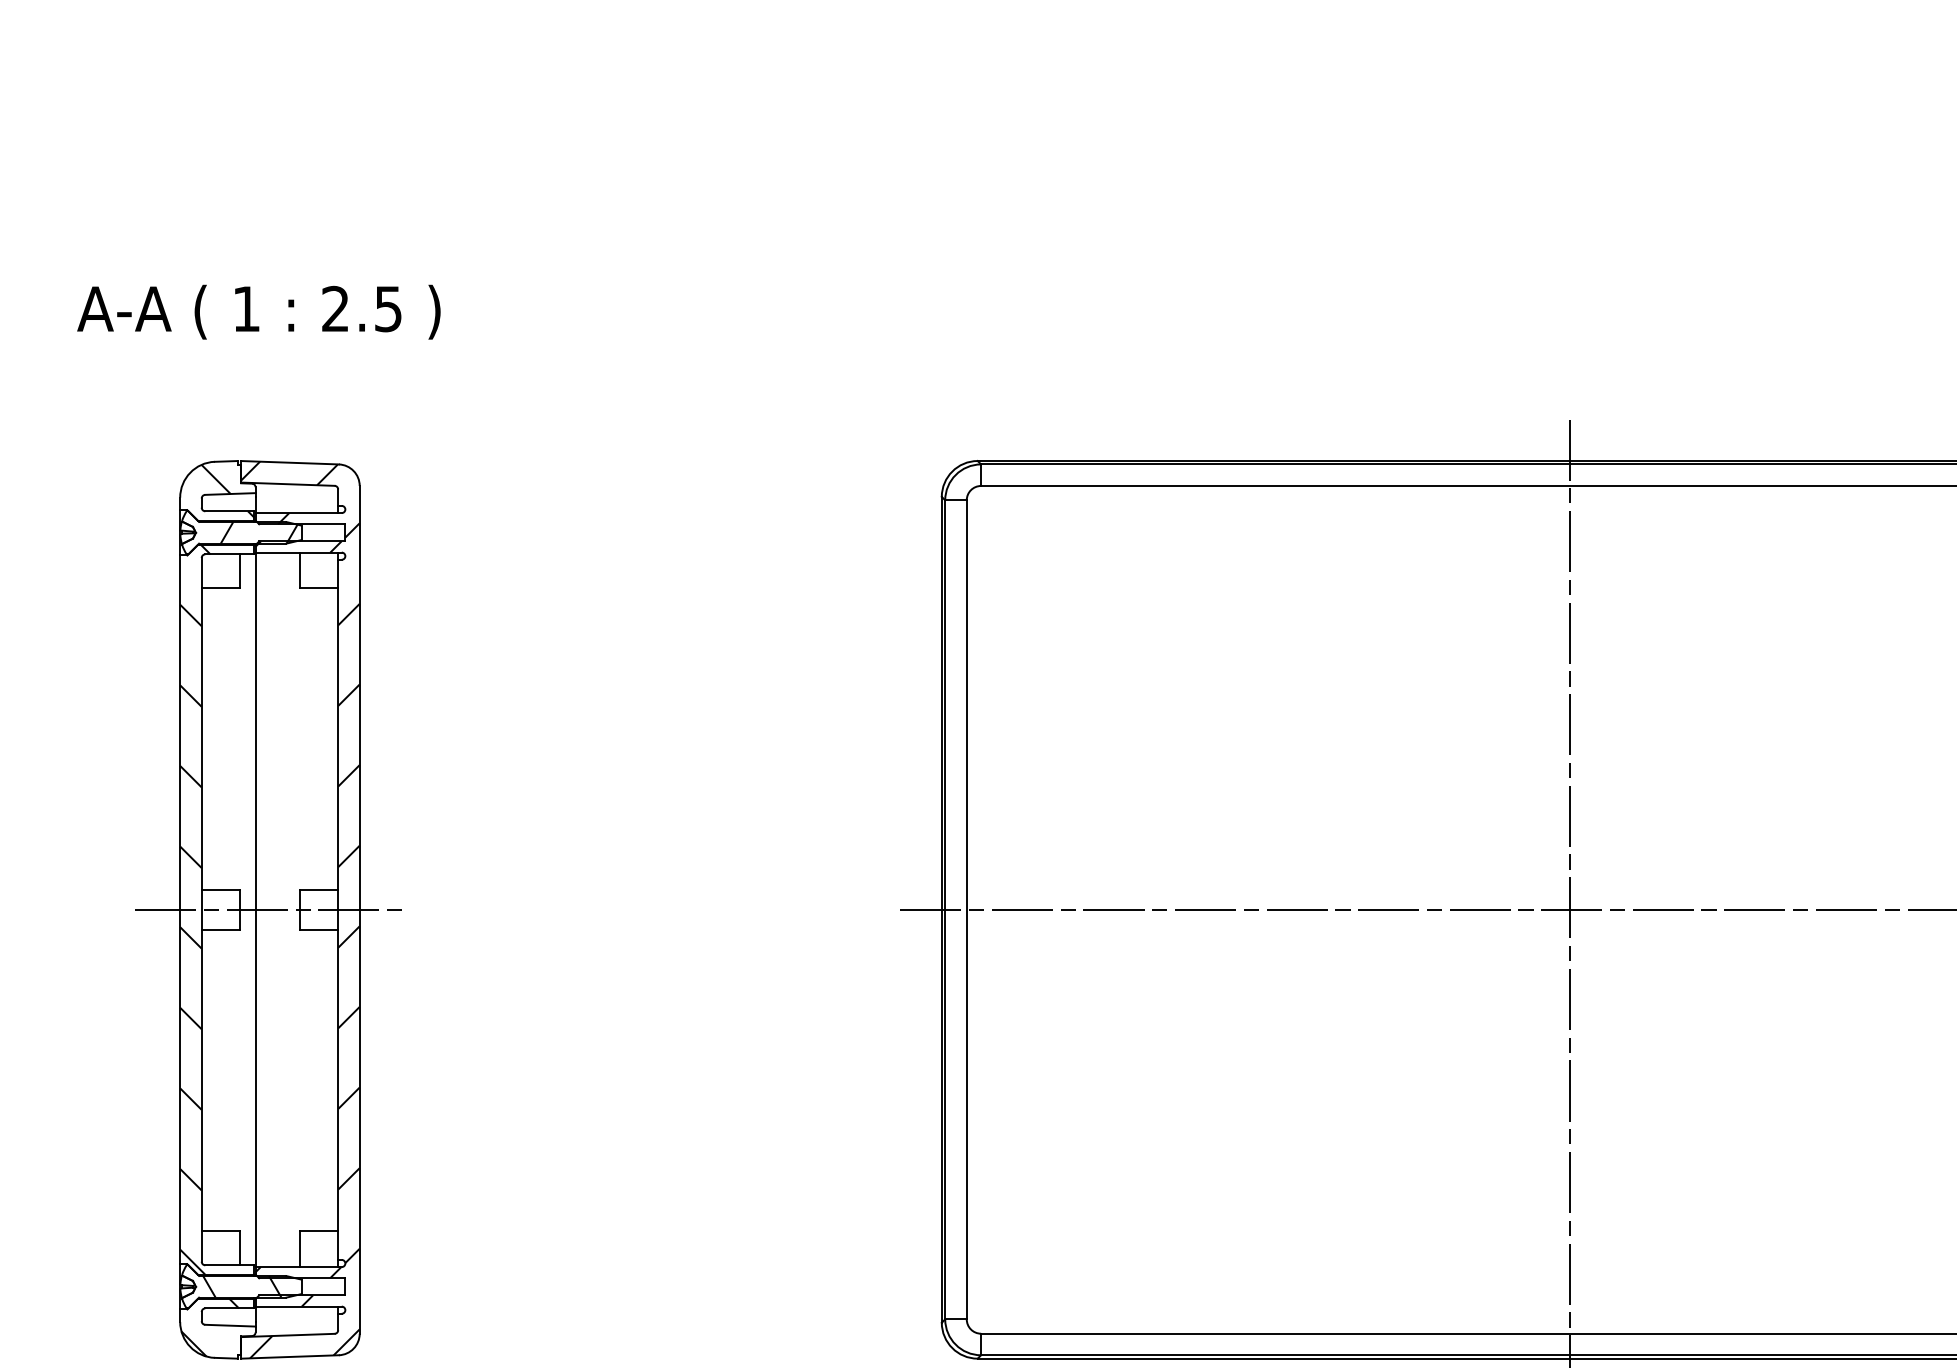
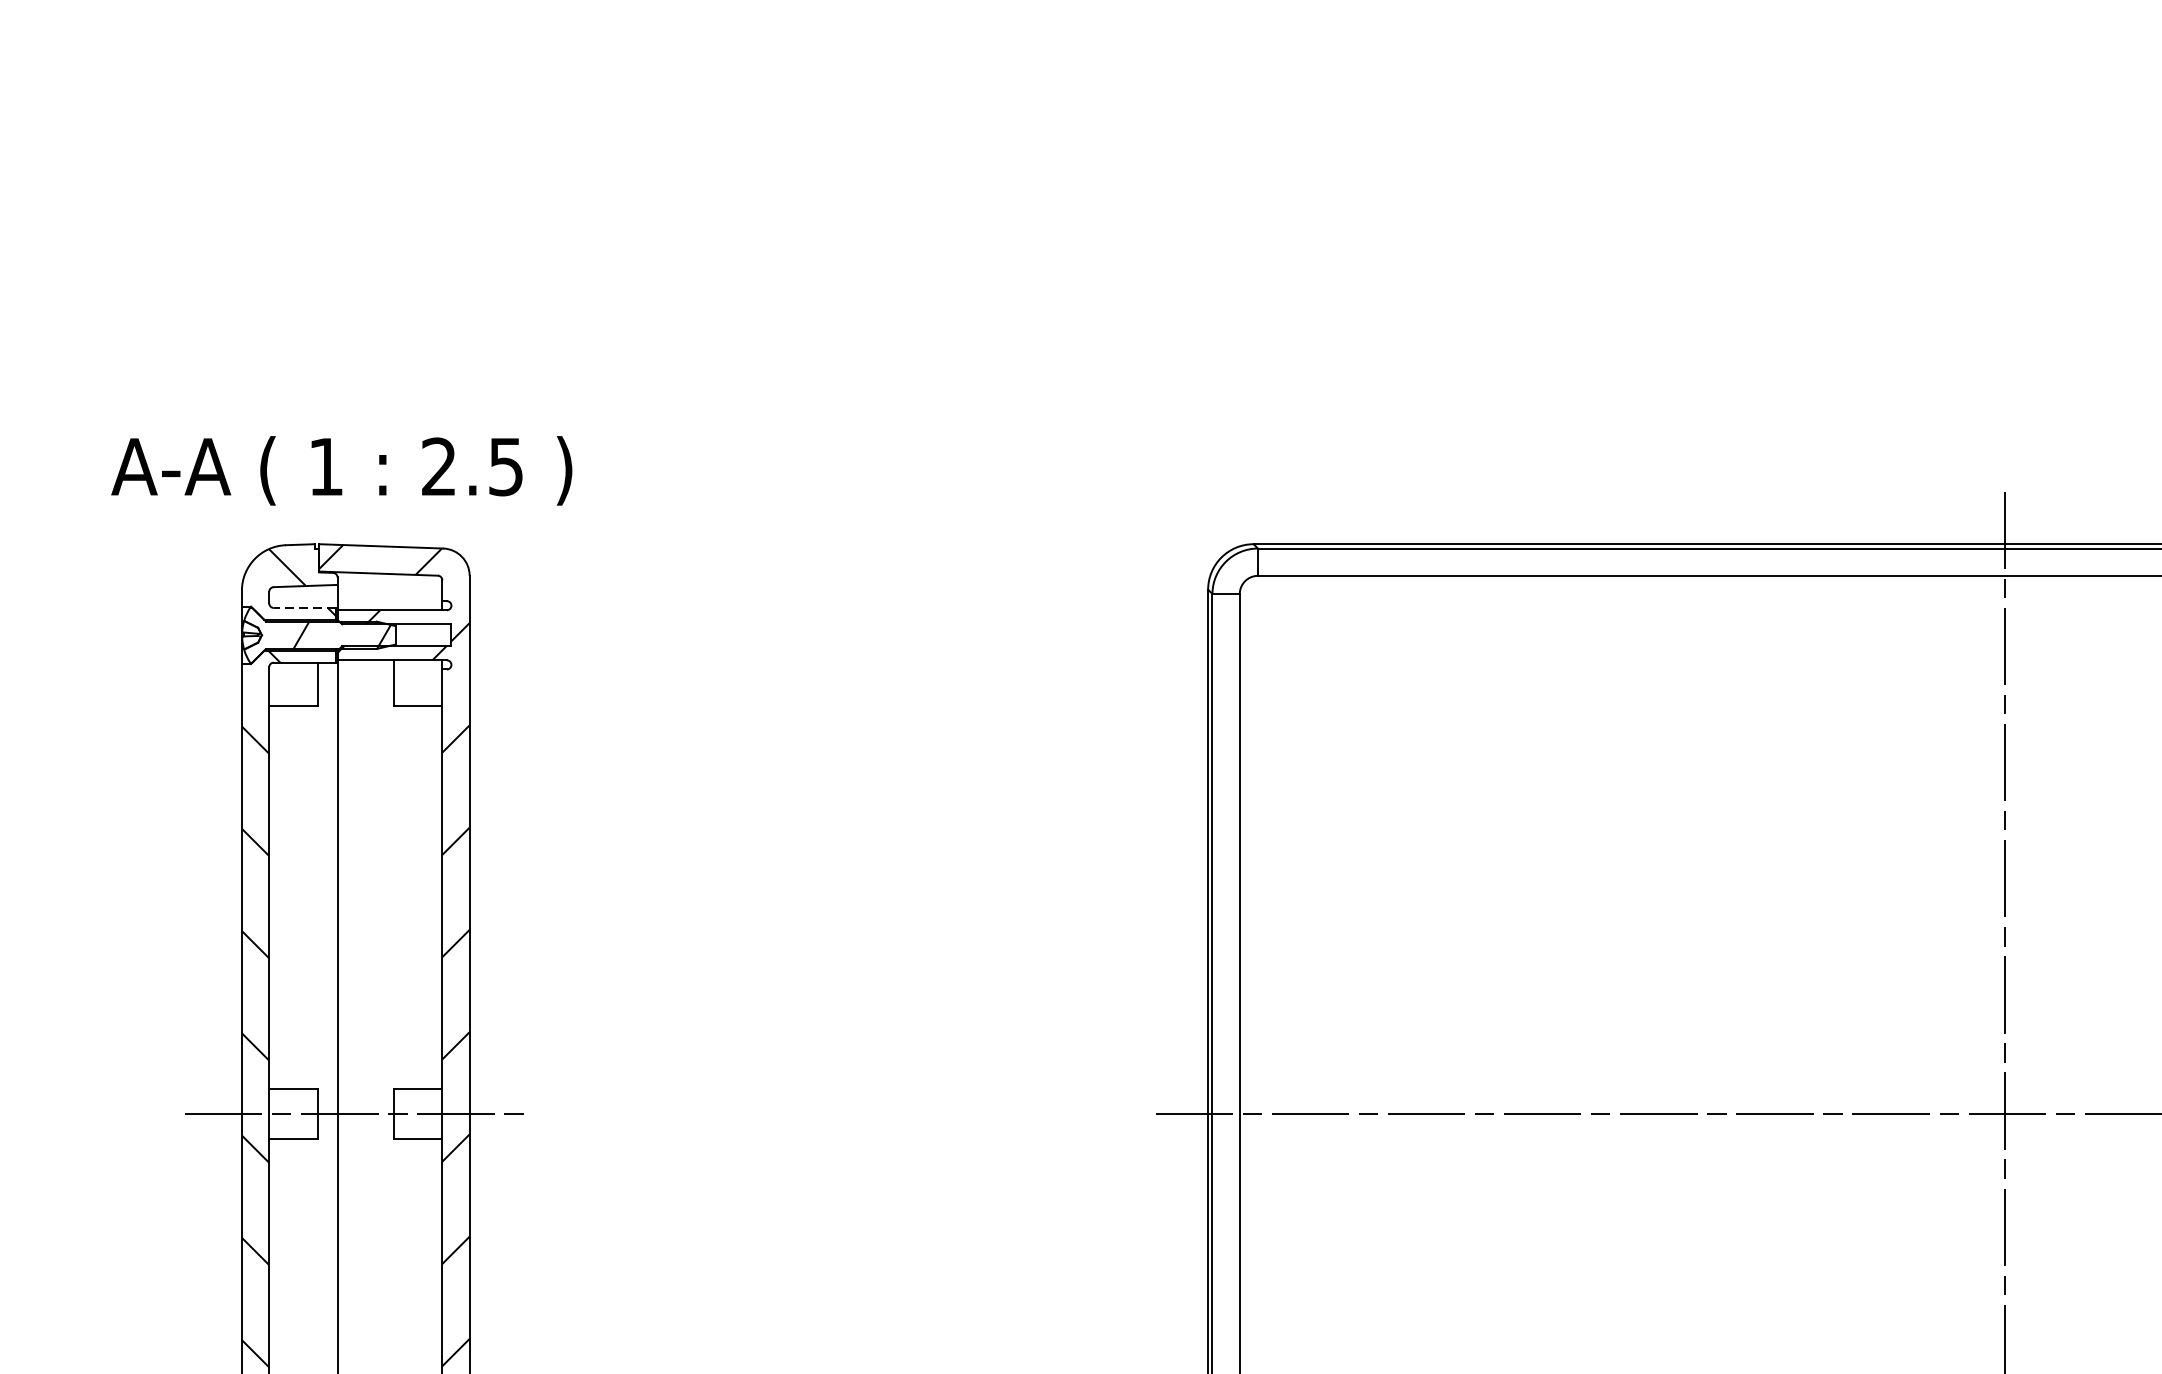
text: (258, 311) -> (341, 469), moved
line: (229, 511) -> (304, 608), solid -> dashed

